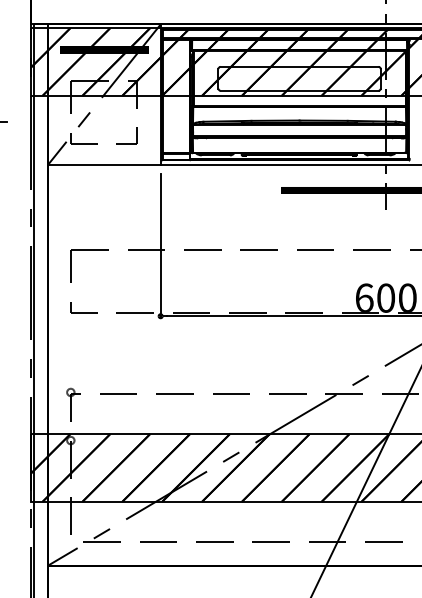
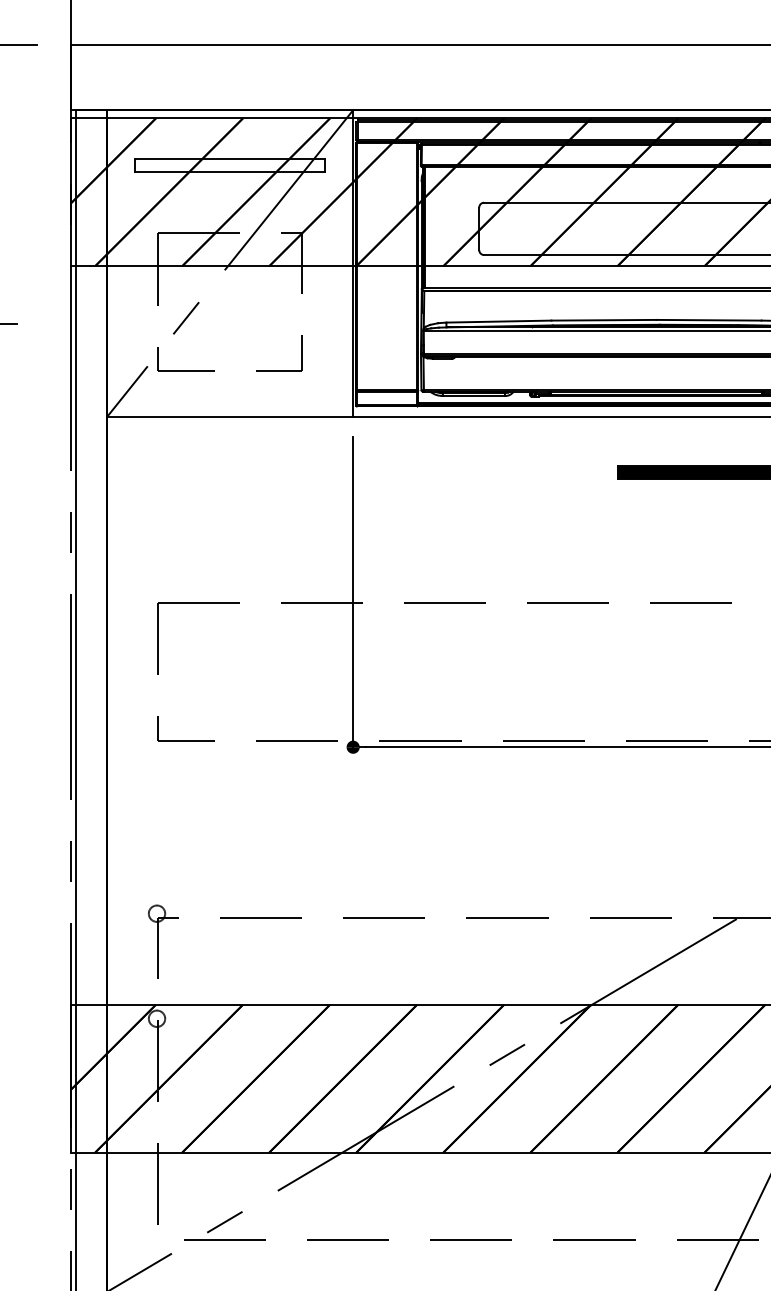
hatch: (103, 49) -> (228, 164), removed

